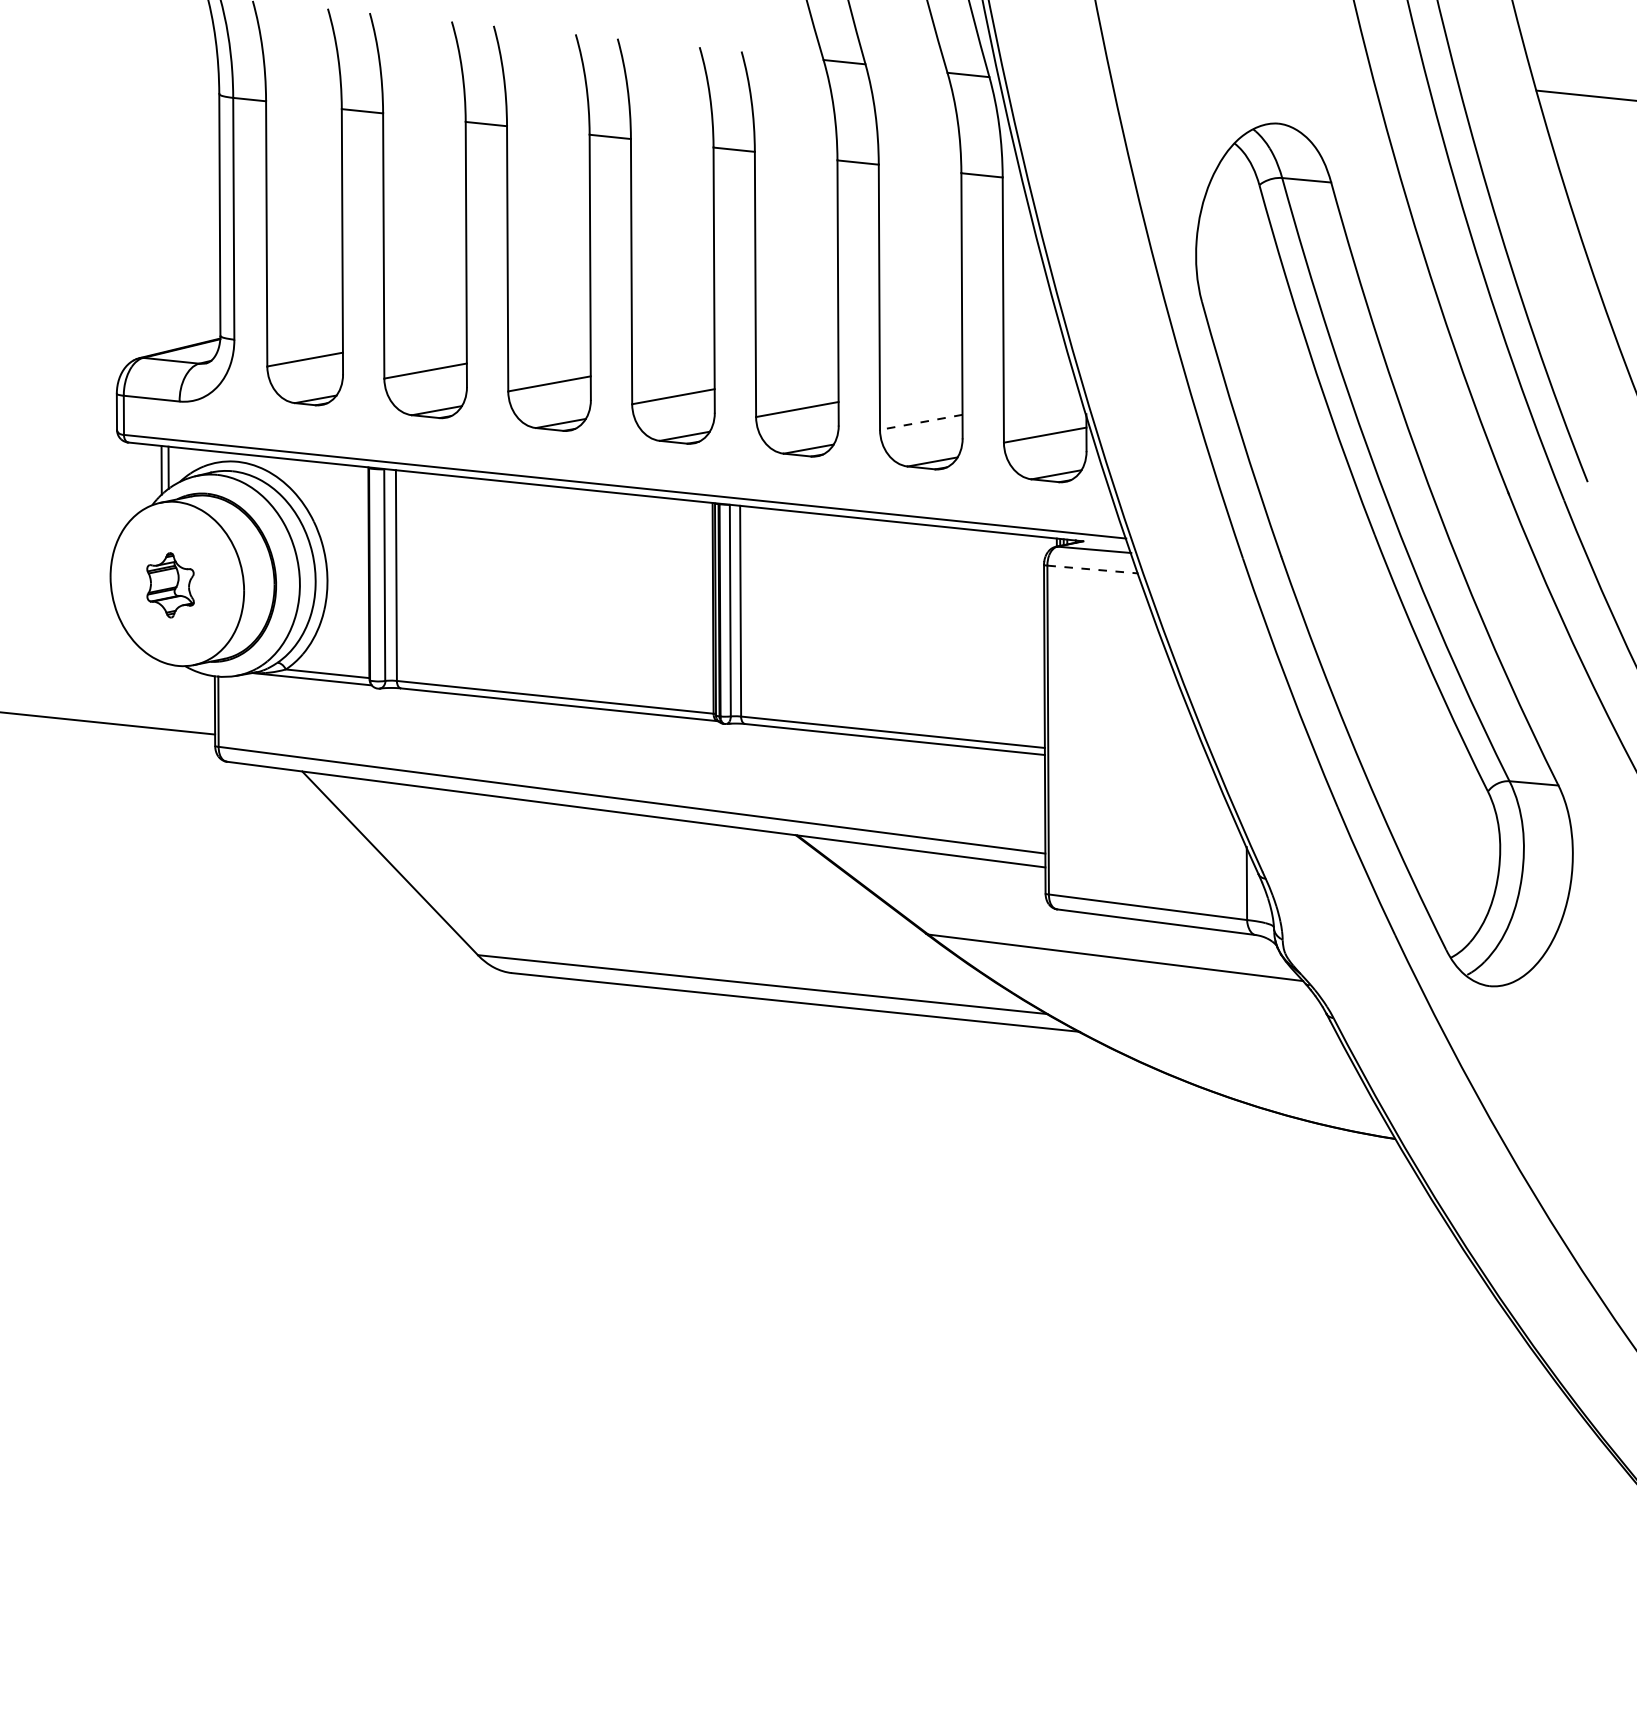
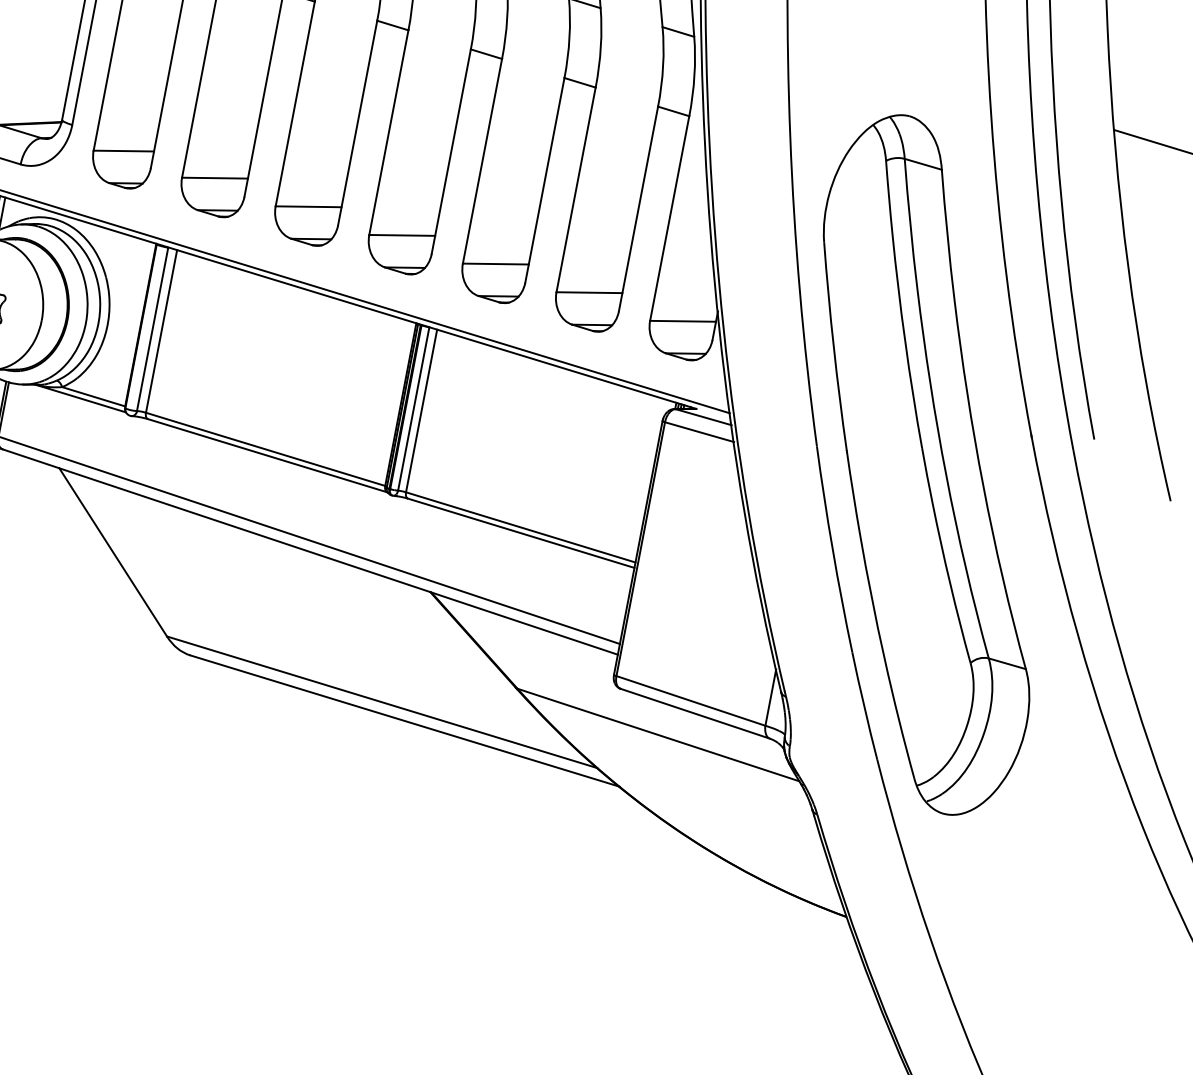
line: (921, 422) -> (589, 292), dashed -> solid
line: (1092, 569) -> (699, 432), dashed -> solid

